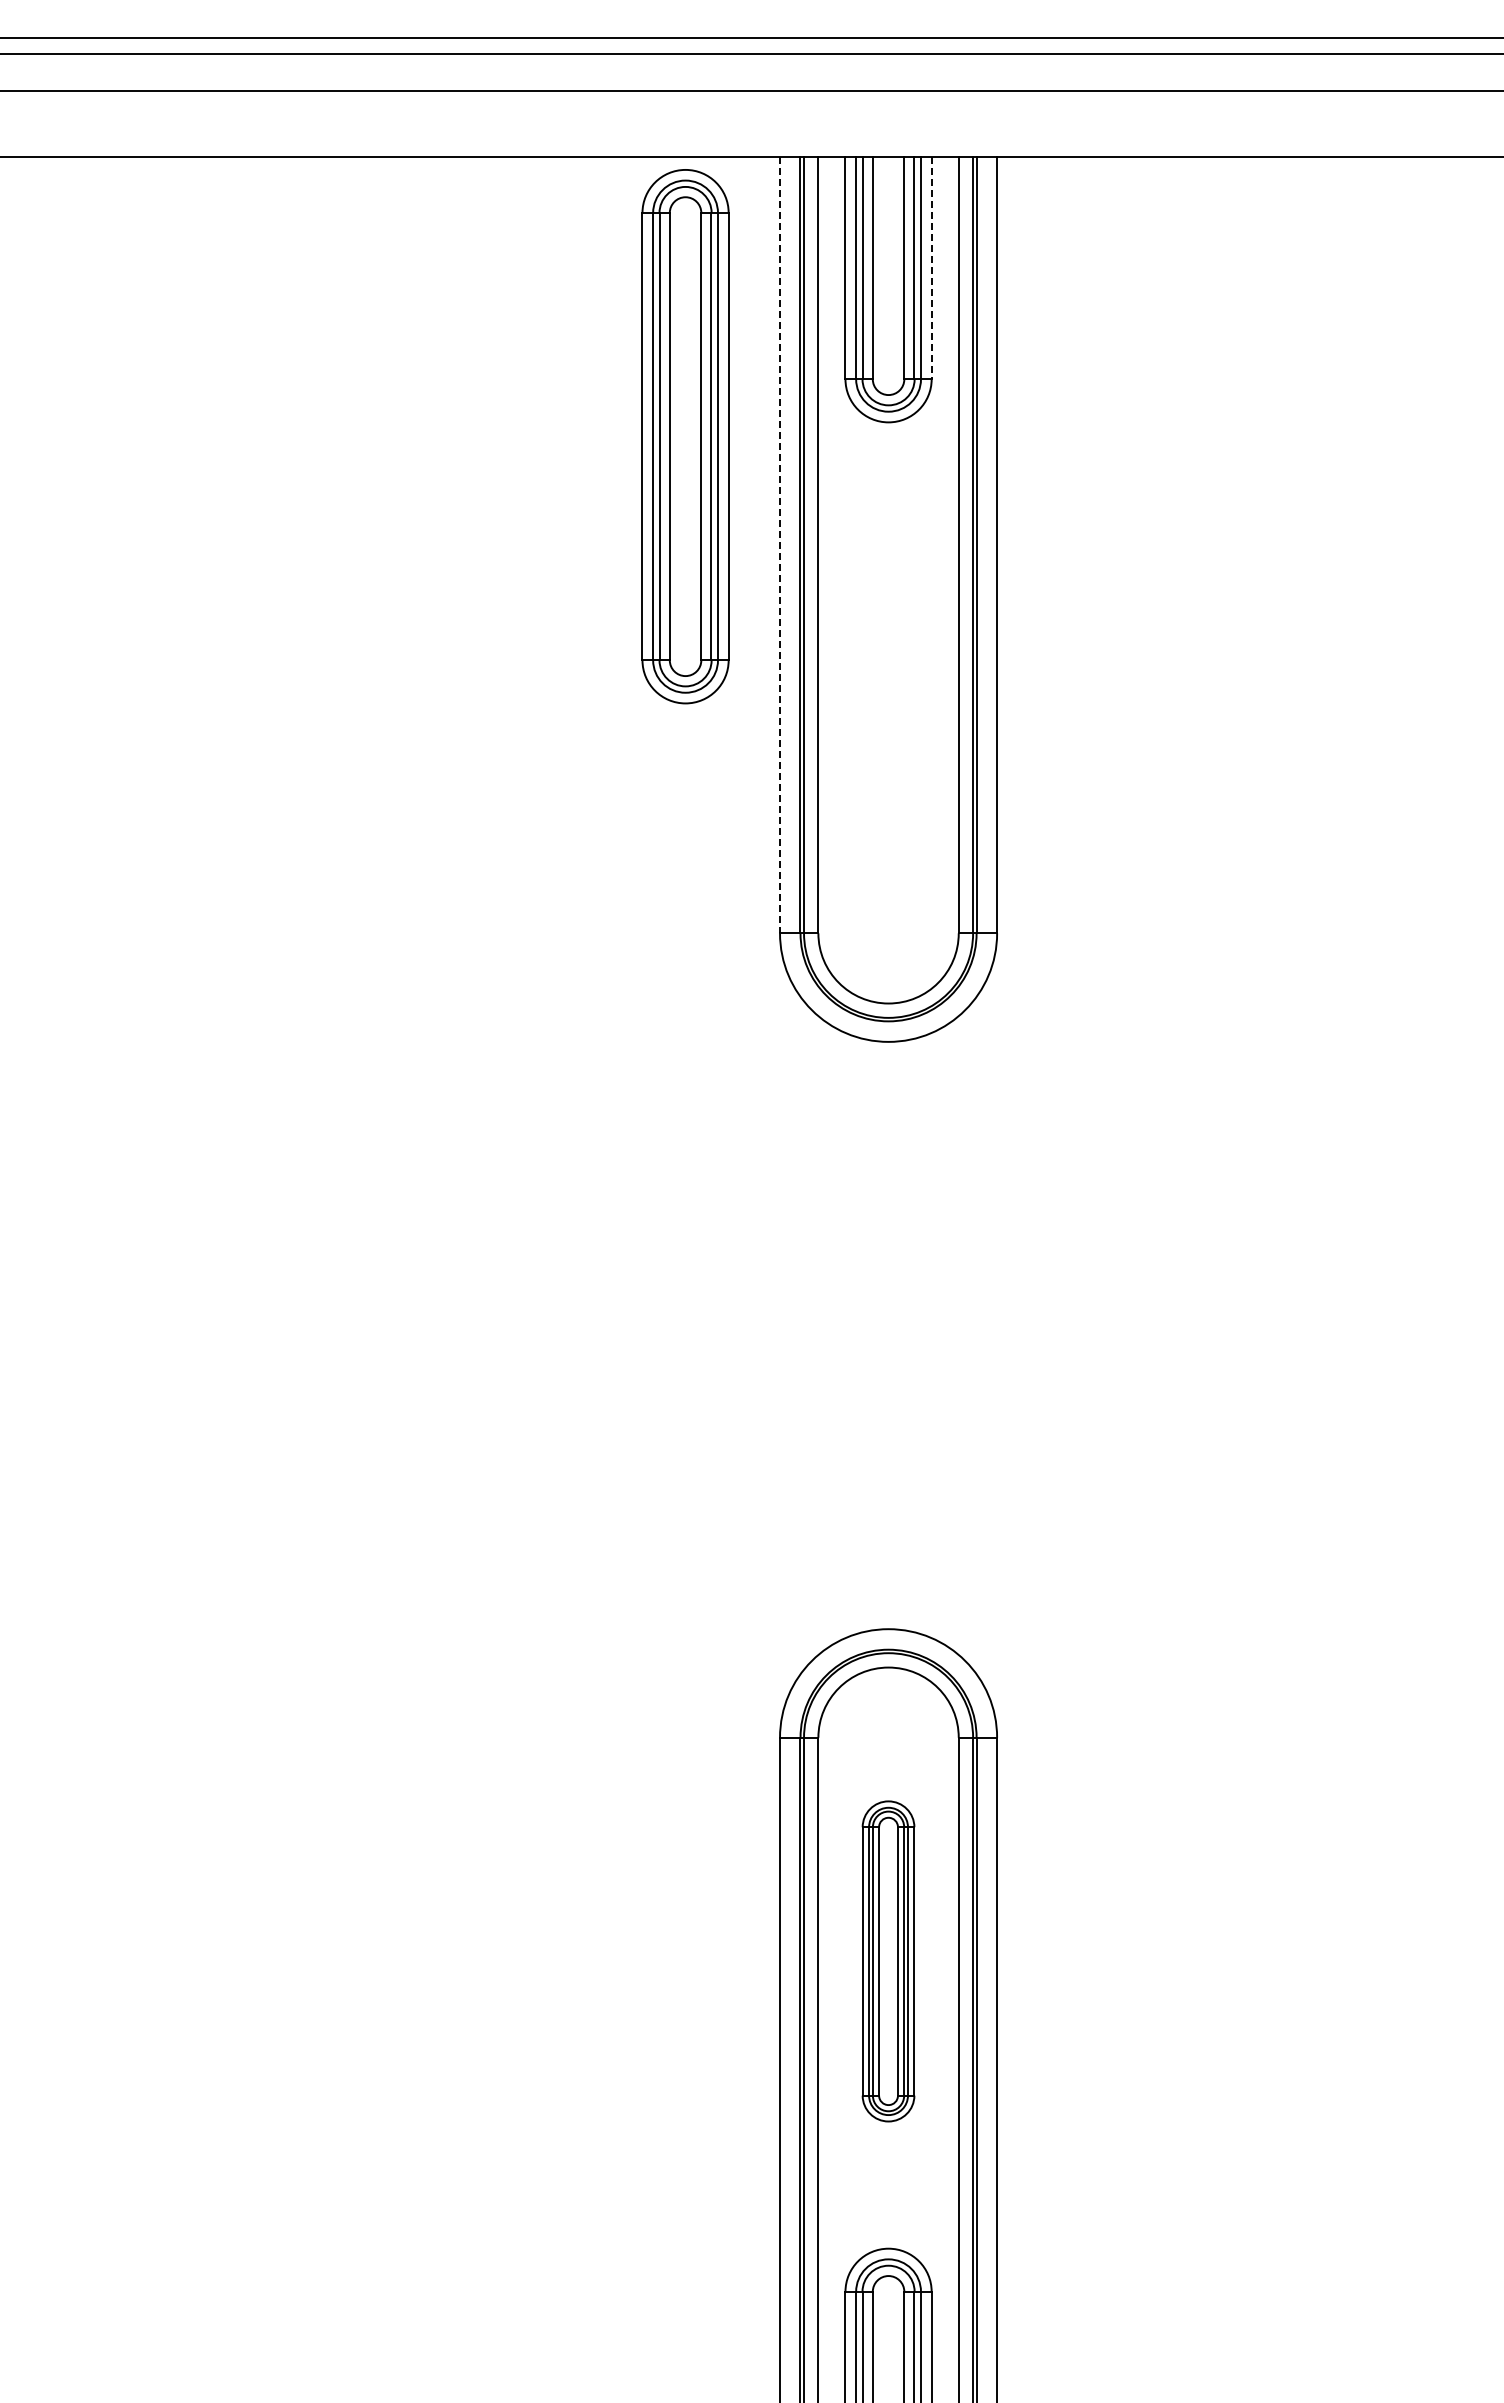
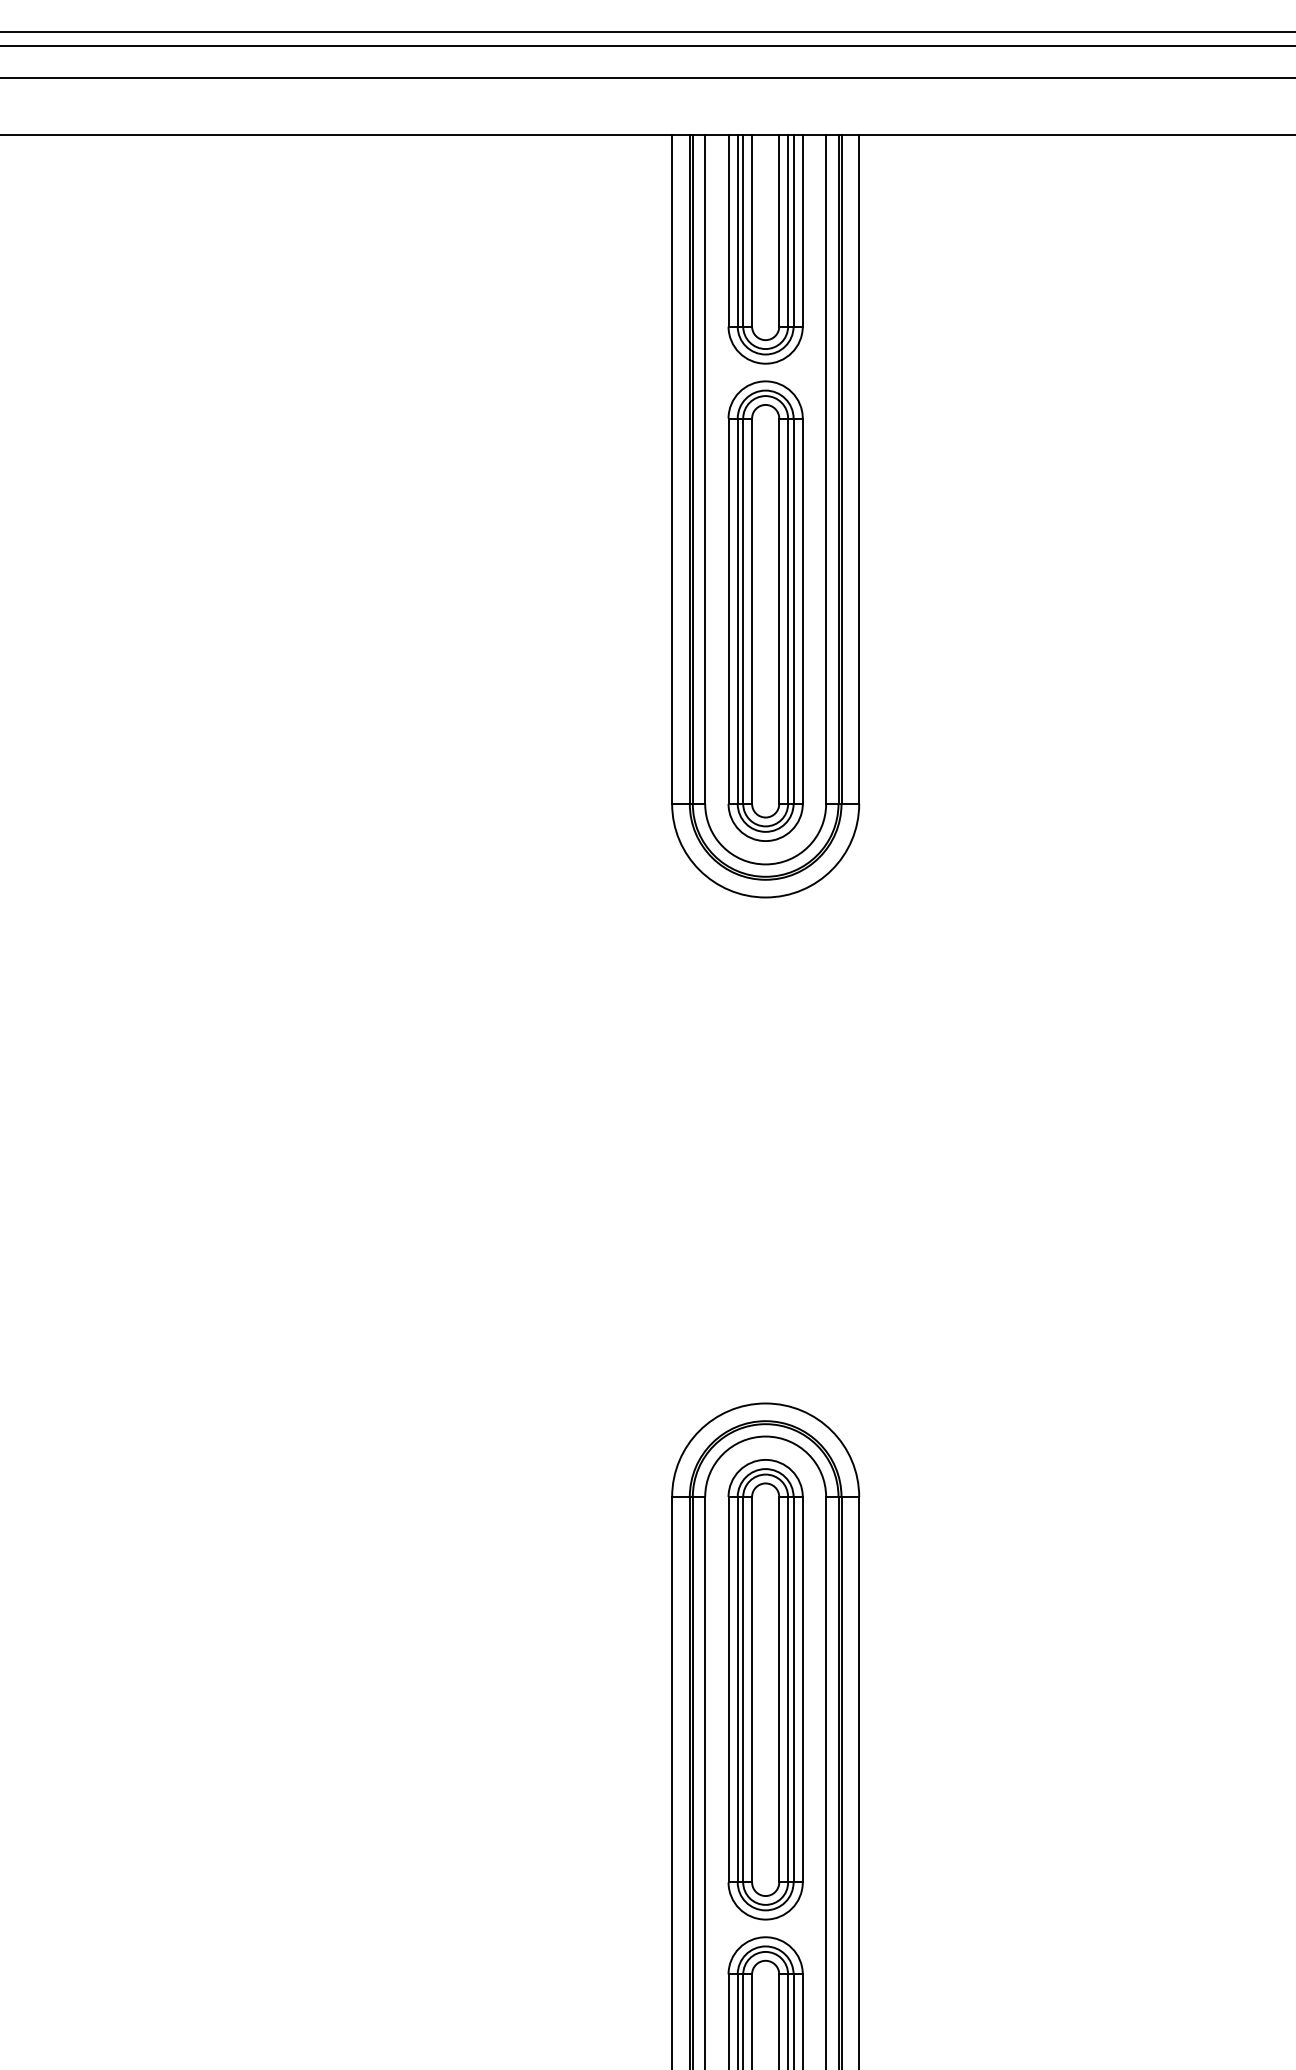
line: (931, 268) -> (802, 231), dashed -> solid
part: (685, 436) -> (765, 611), moved
line: (779, 545) -> (671, 469), dashed -> solid
part: (888, 1961) -> (765, 1689), size x1.67

